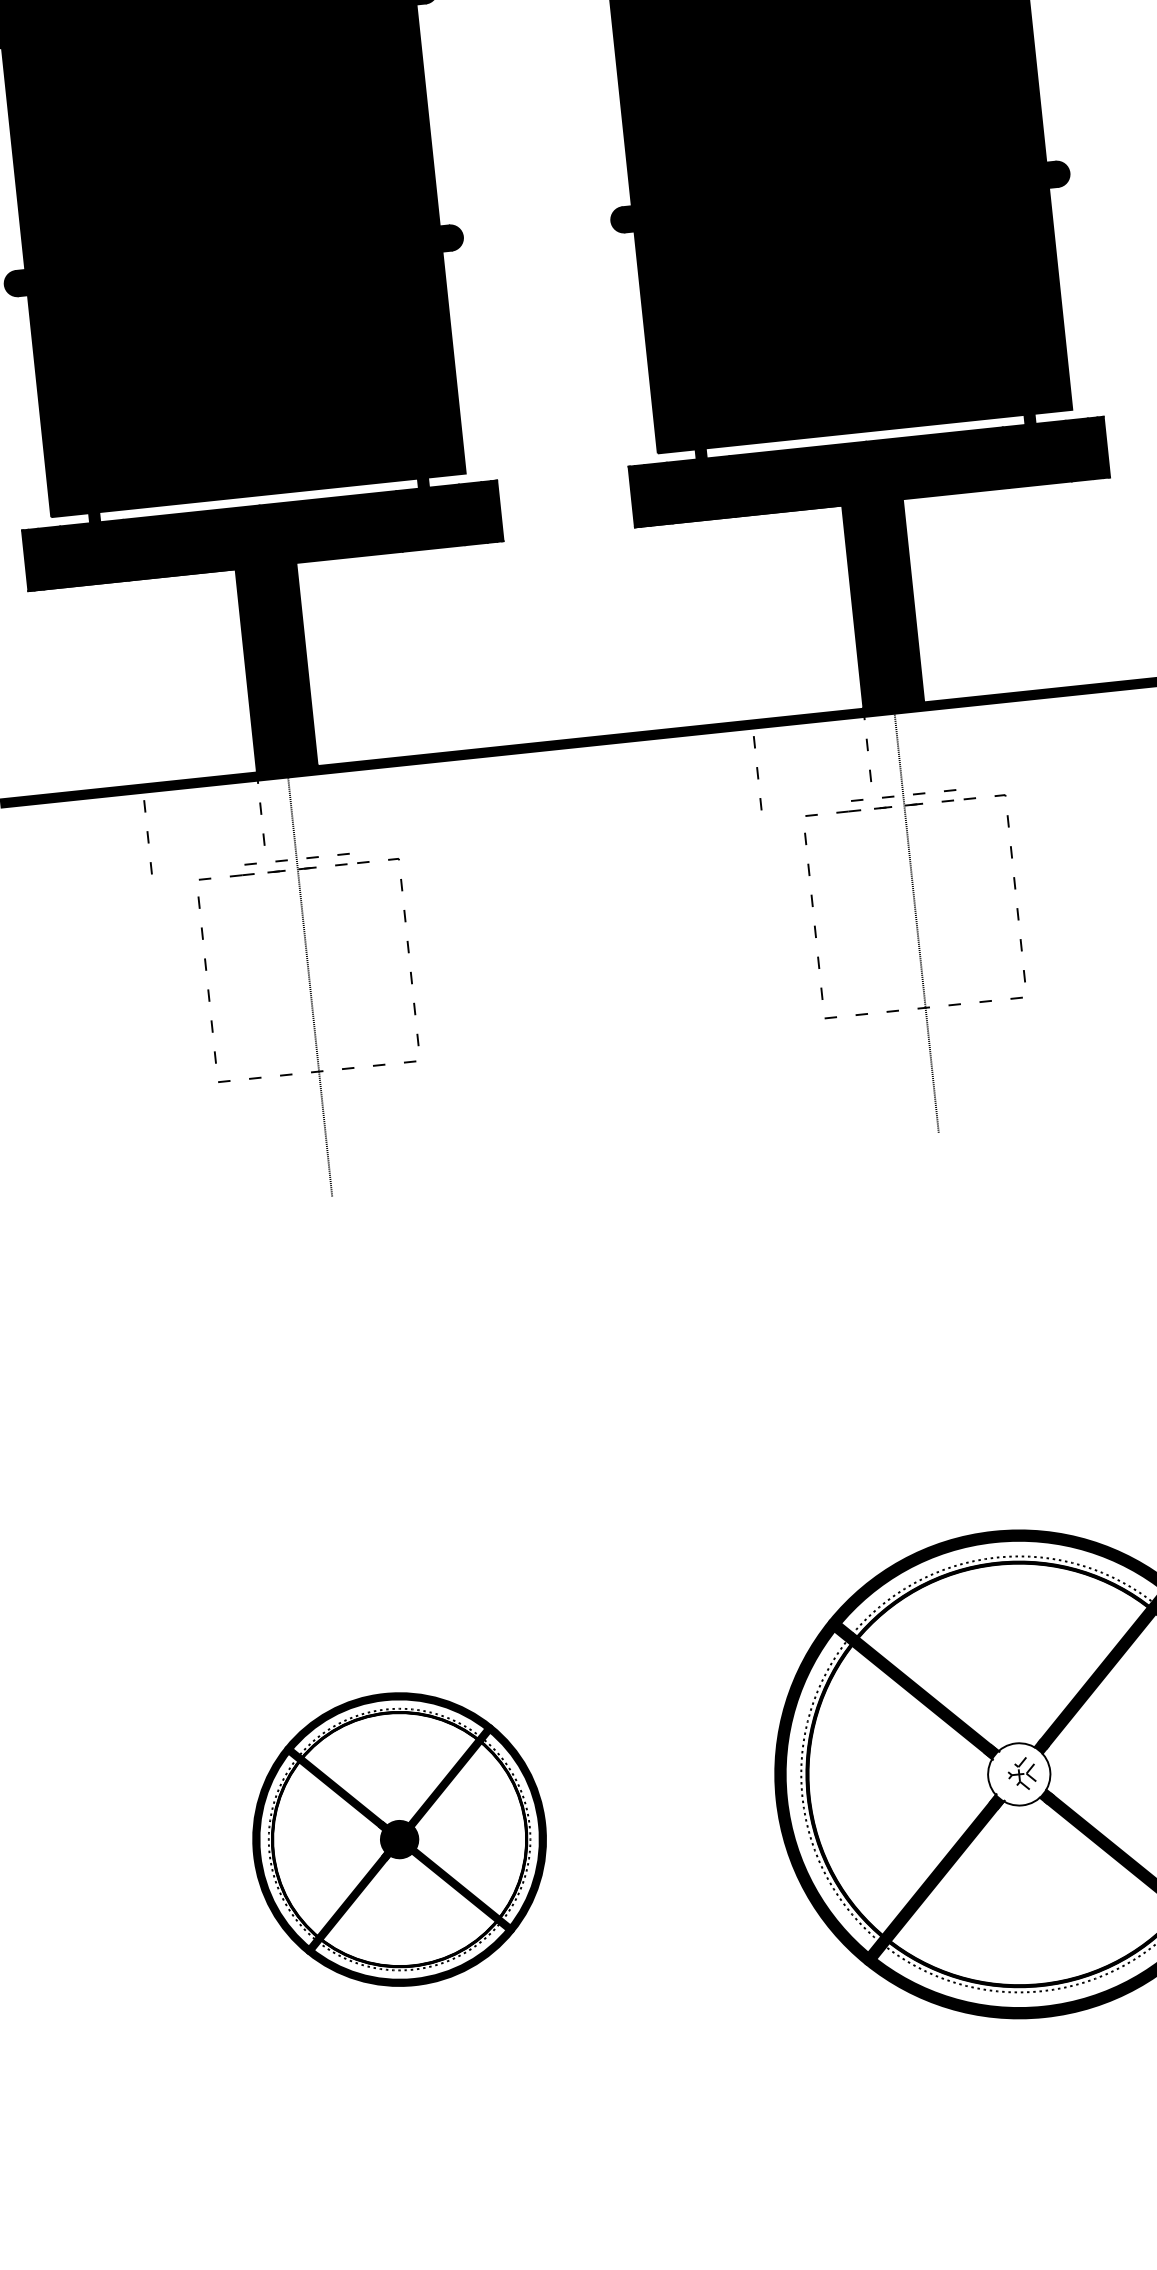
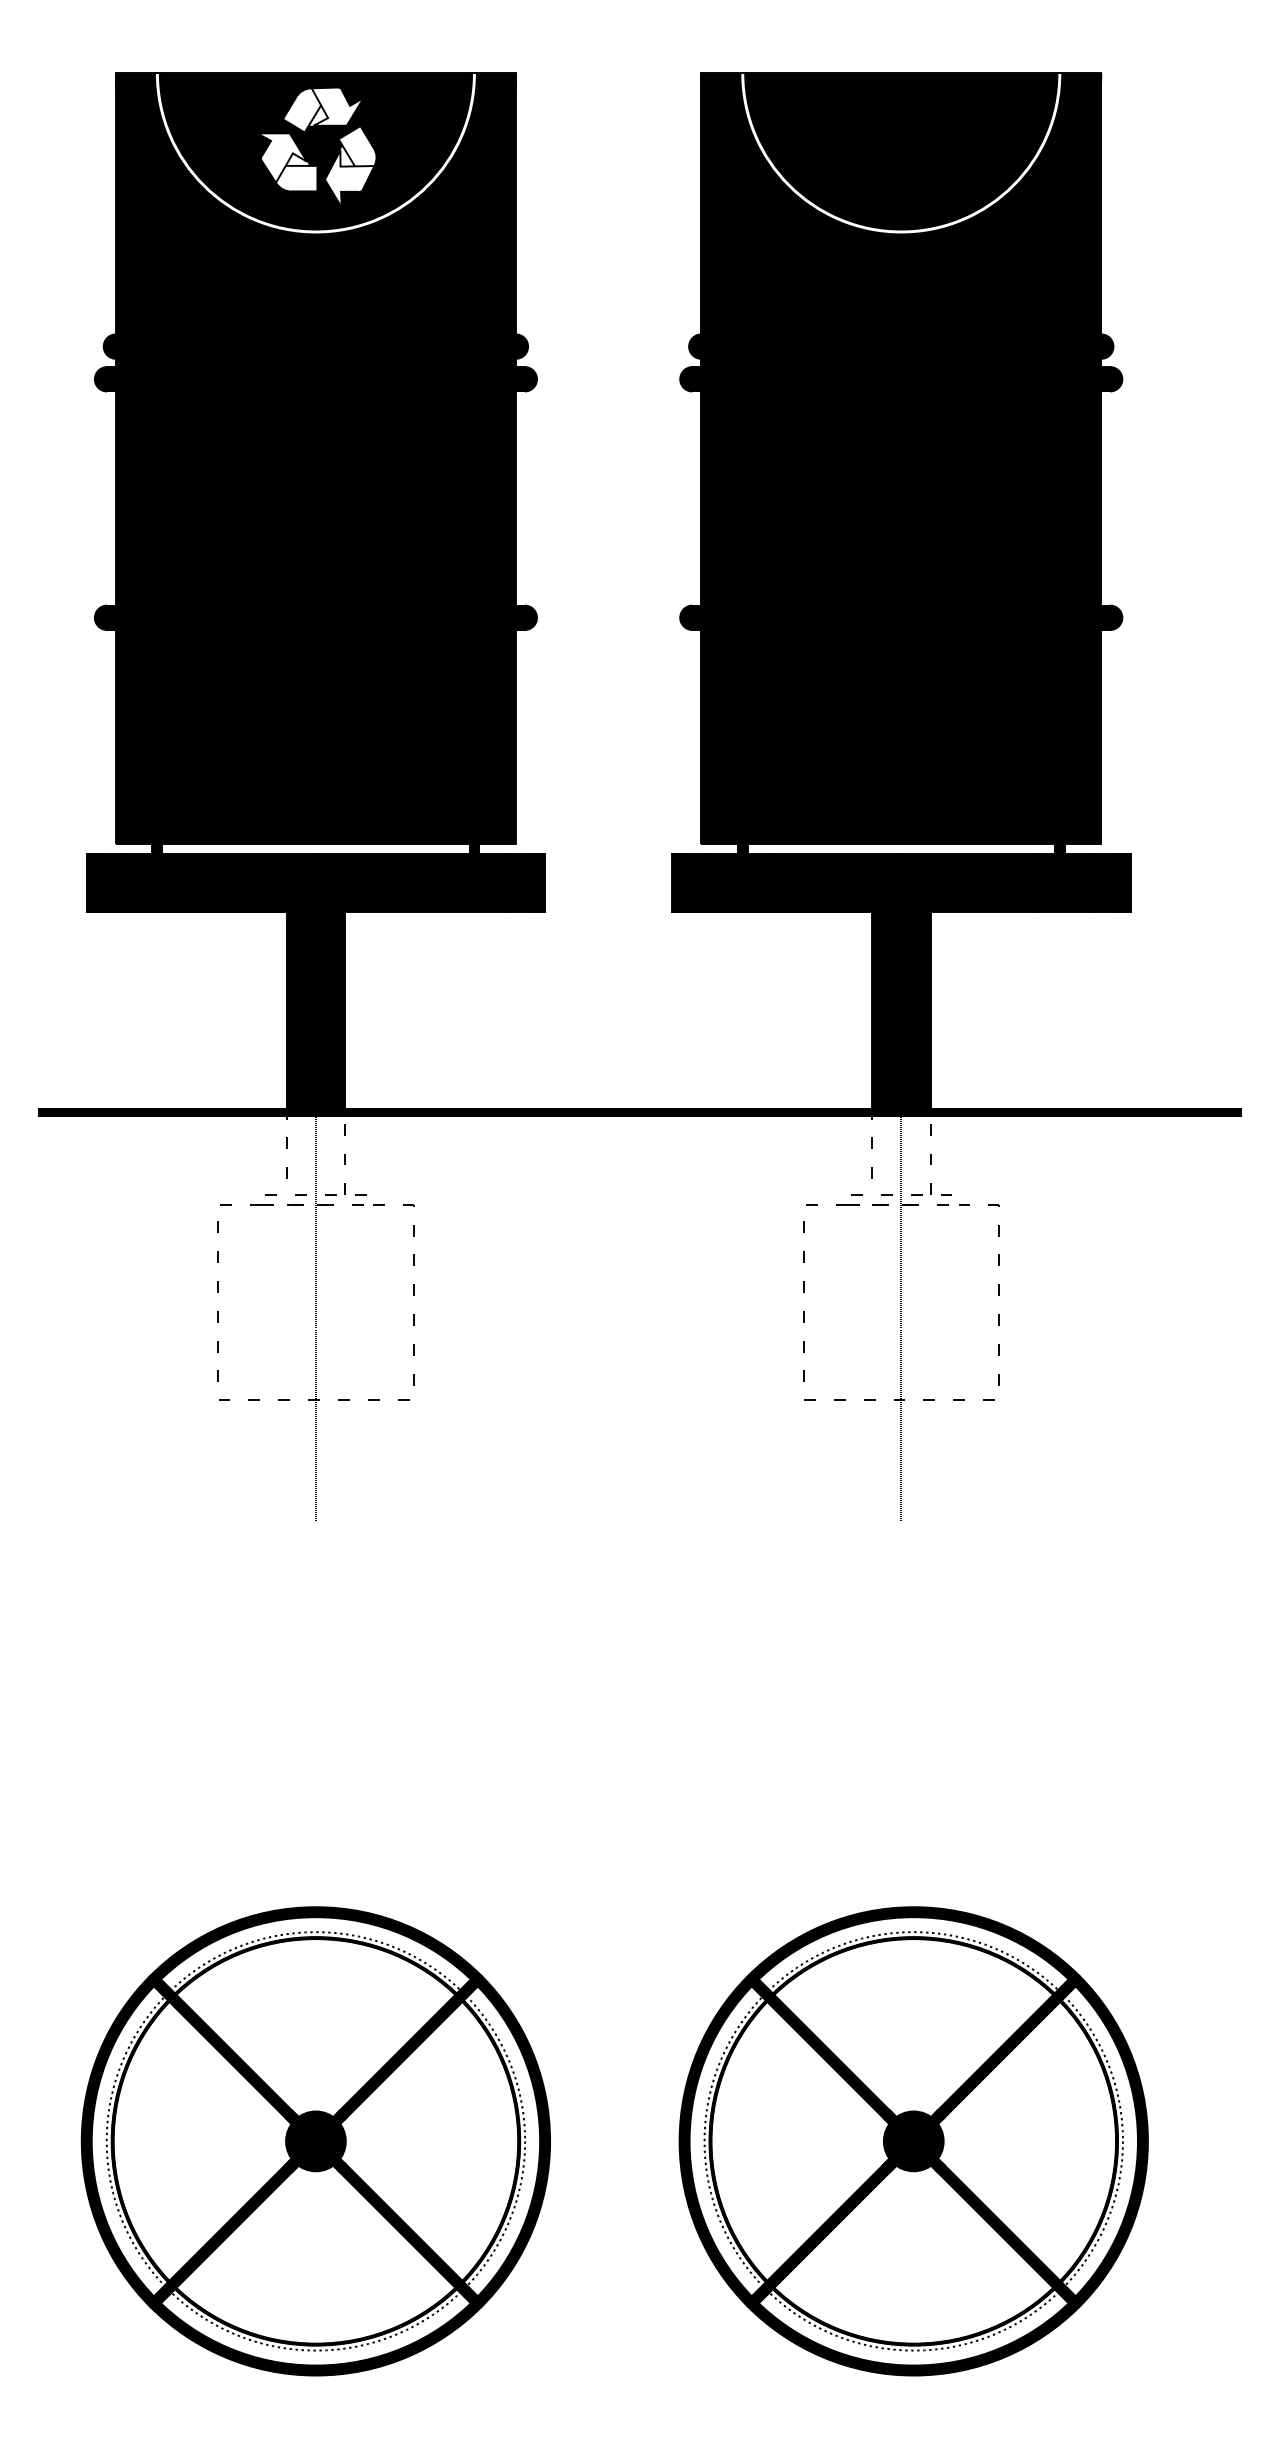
line: (757, 773) -> (930, 1159), moved
line: (147, 837) -> (344, 1159), moved
fill: (1018, 1774) -> (913, 2141), added
part: (399, 1839) -> (315, 2141), size x1.67

